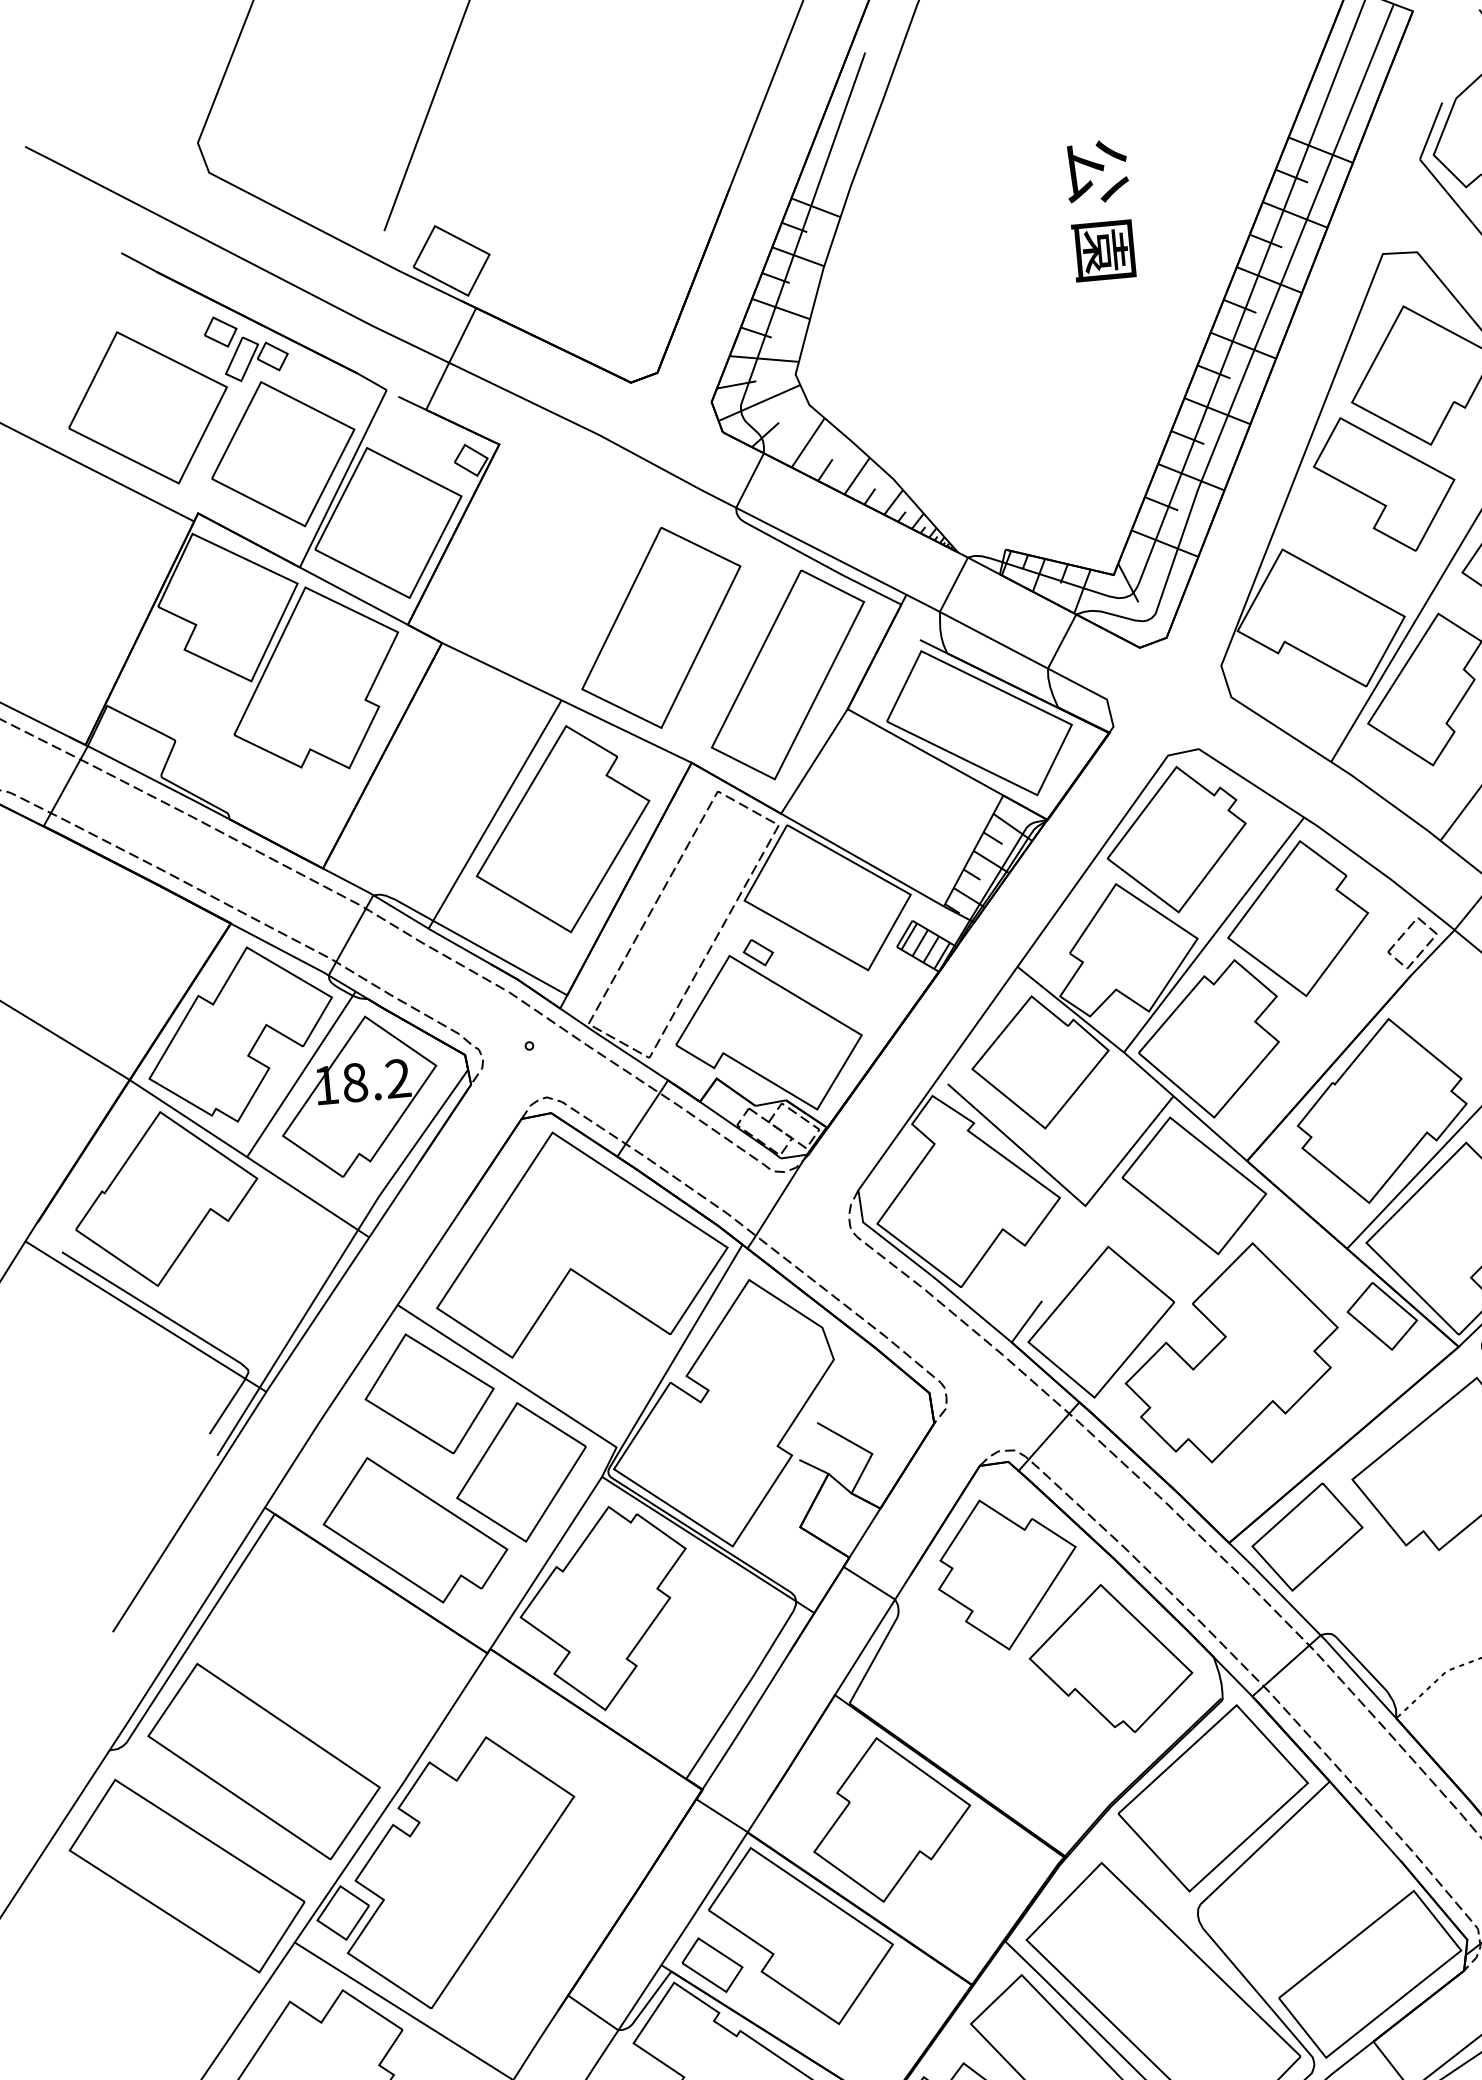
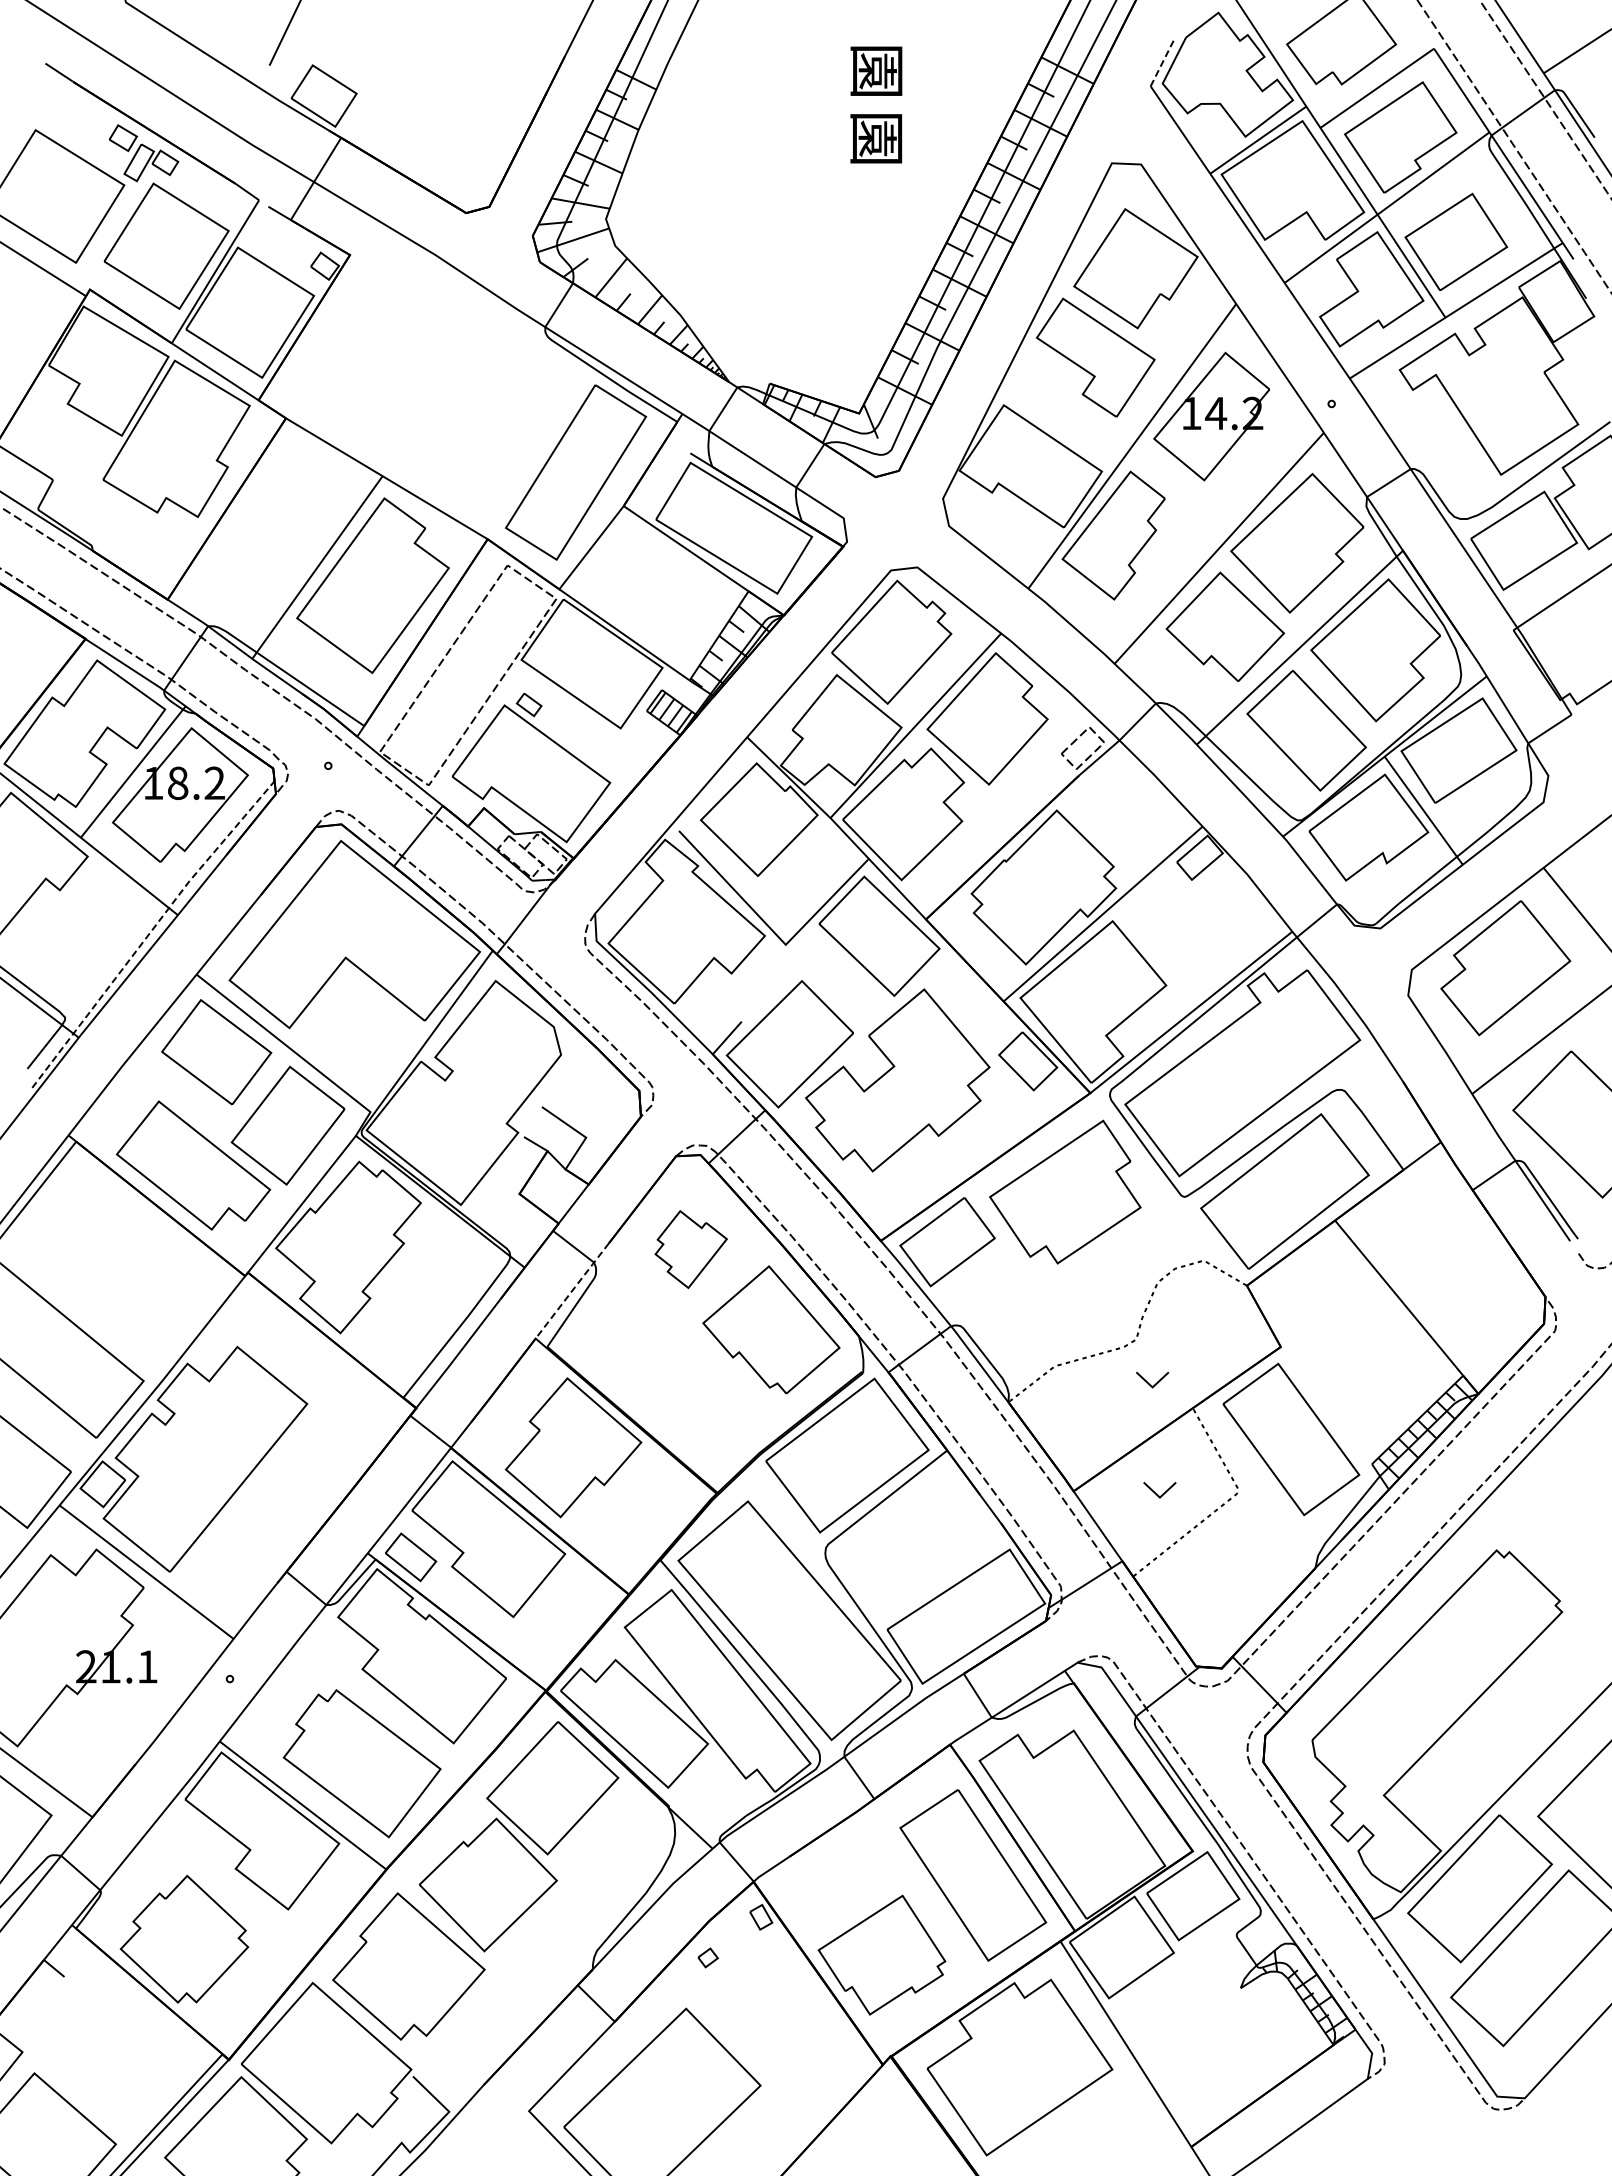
line: (1431, 131) -> (1162, 63), solid -> dashed
text: (1096, 171) -> (876, 71), 公 -> 園
part: (661, 627) -> (472, 422), removed
line: (340, 1259) -> (151, 931), solid -> dashed
part: (1006, 1573) -> (690, 1249), size x0.6
line: (873, 1633) -> (573, 1289), solid -> dashed

